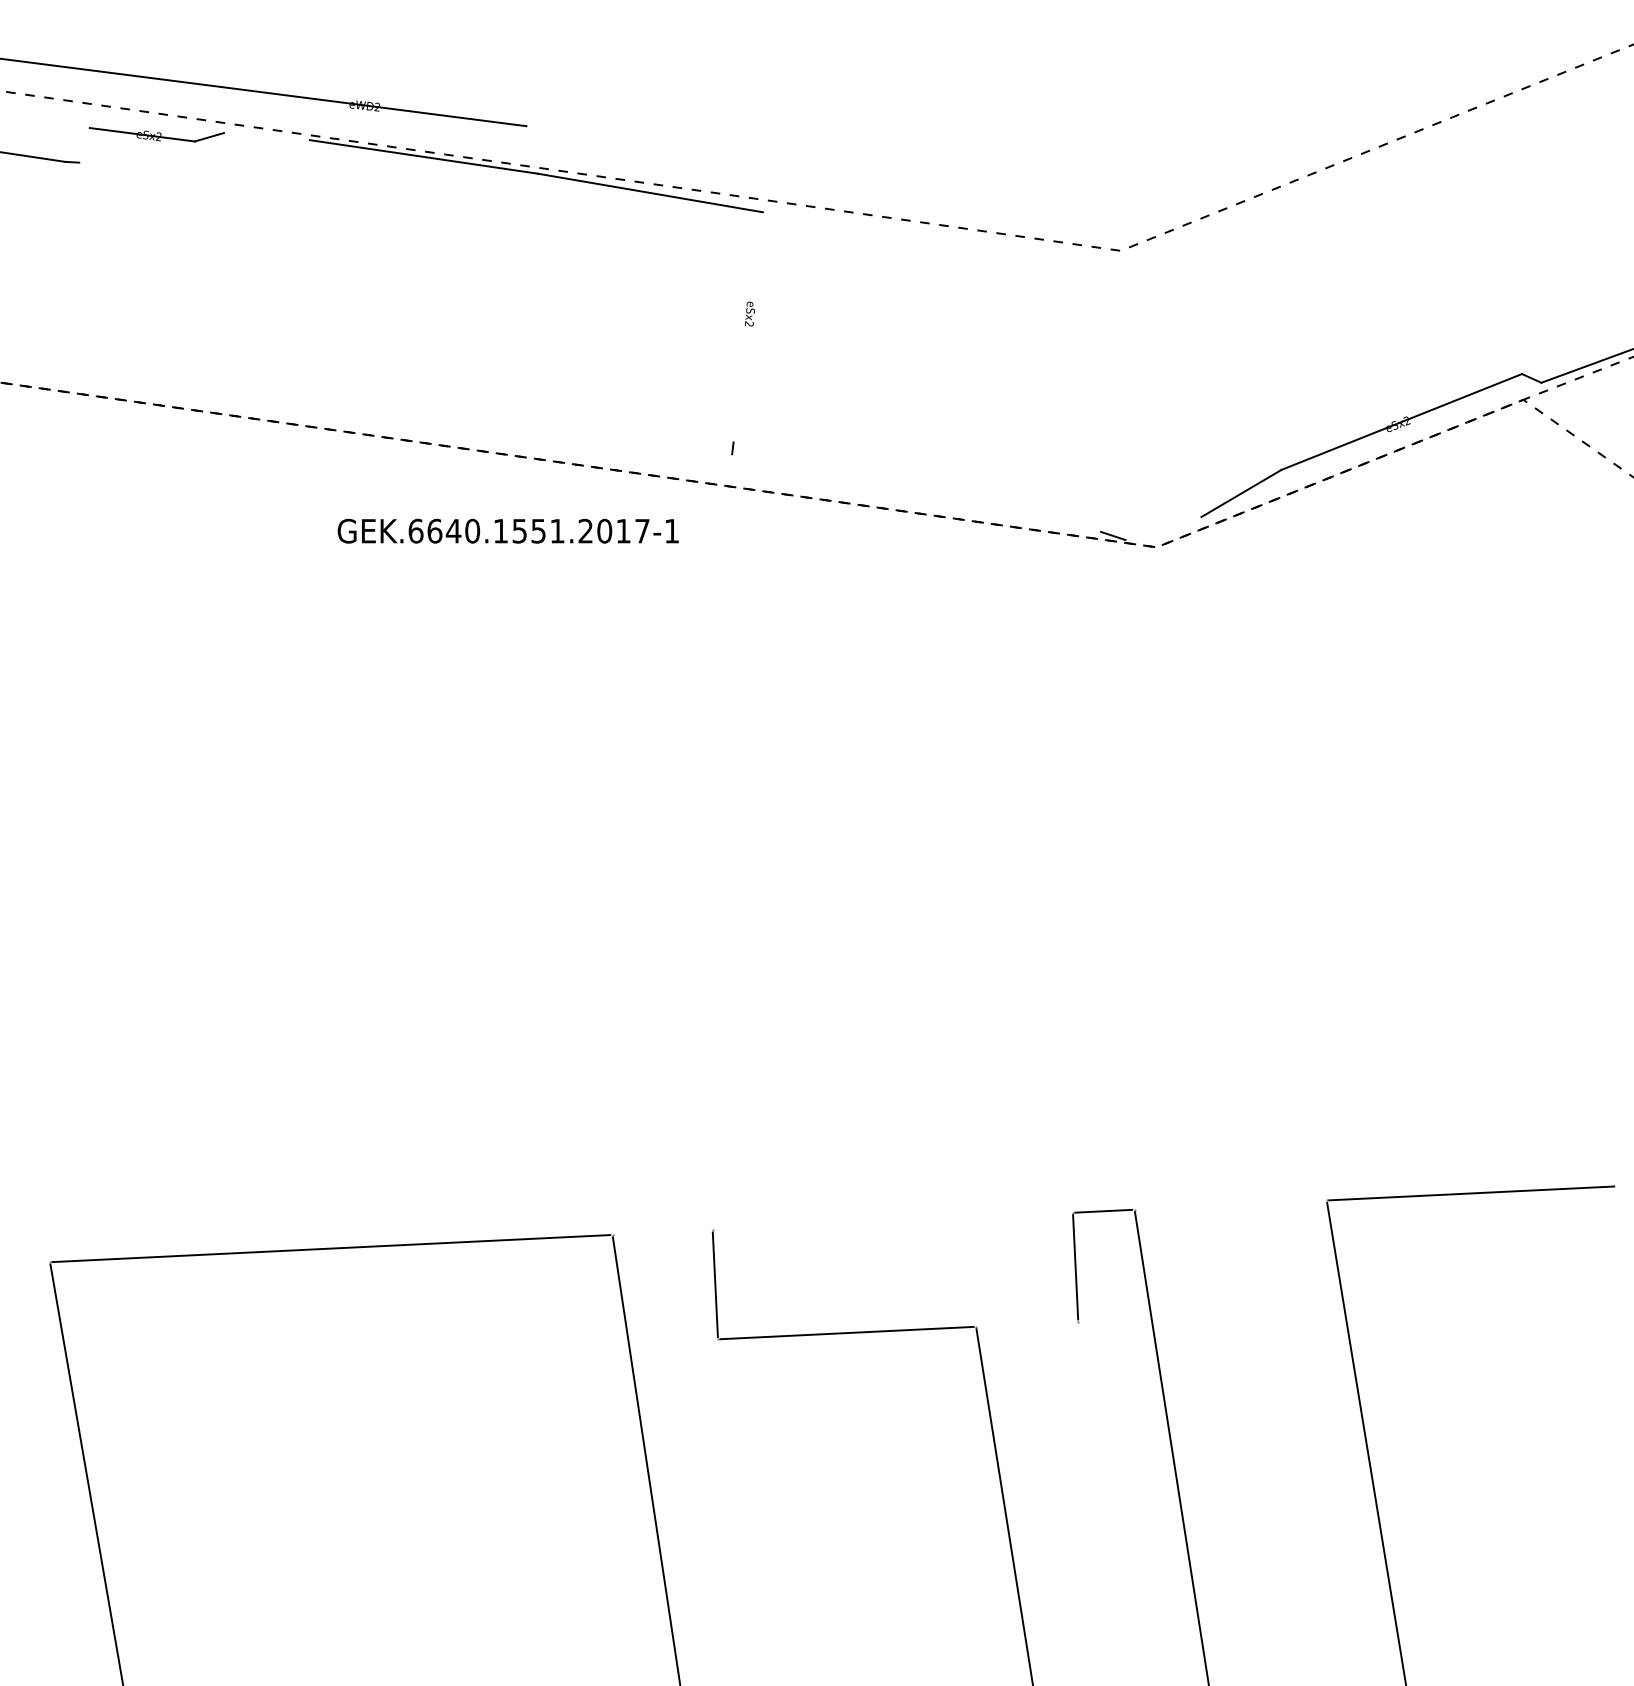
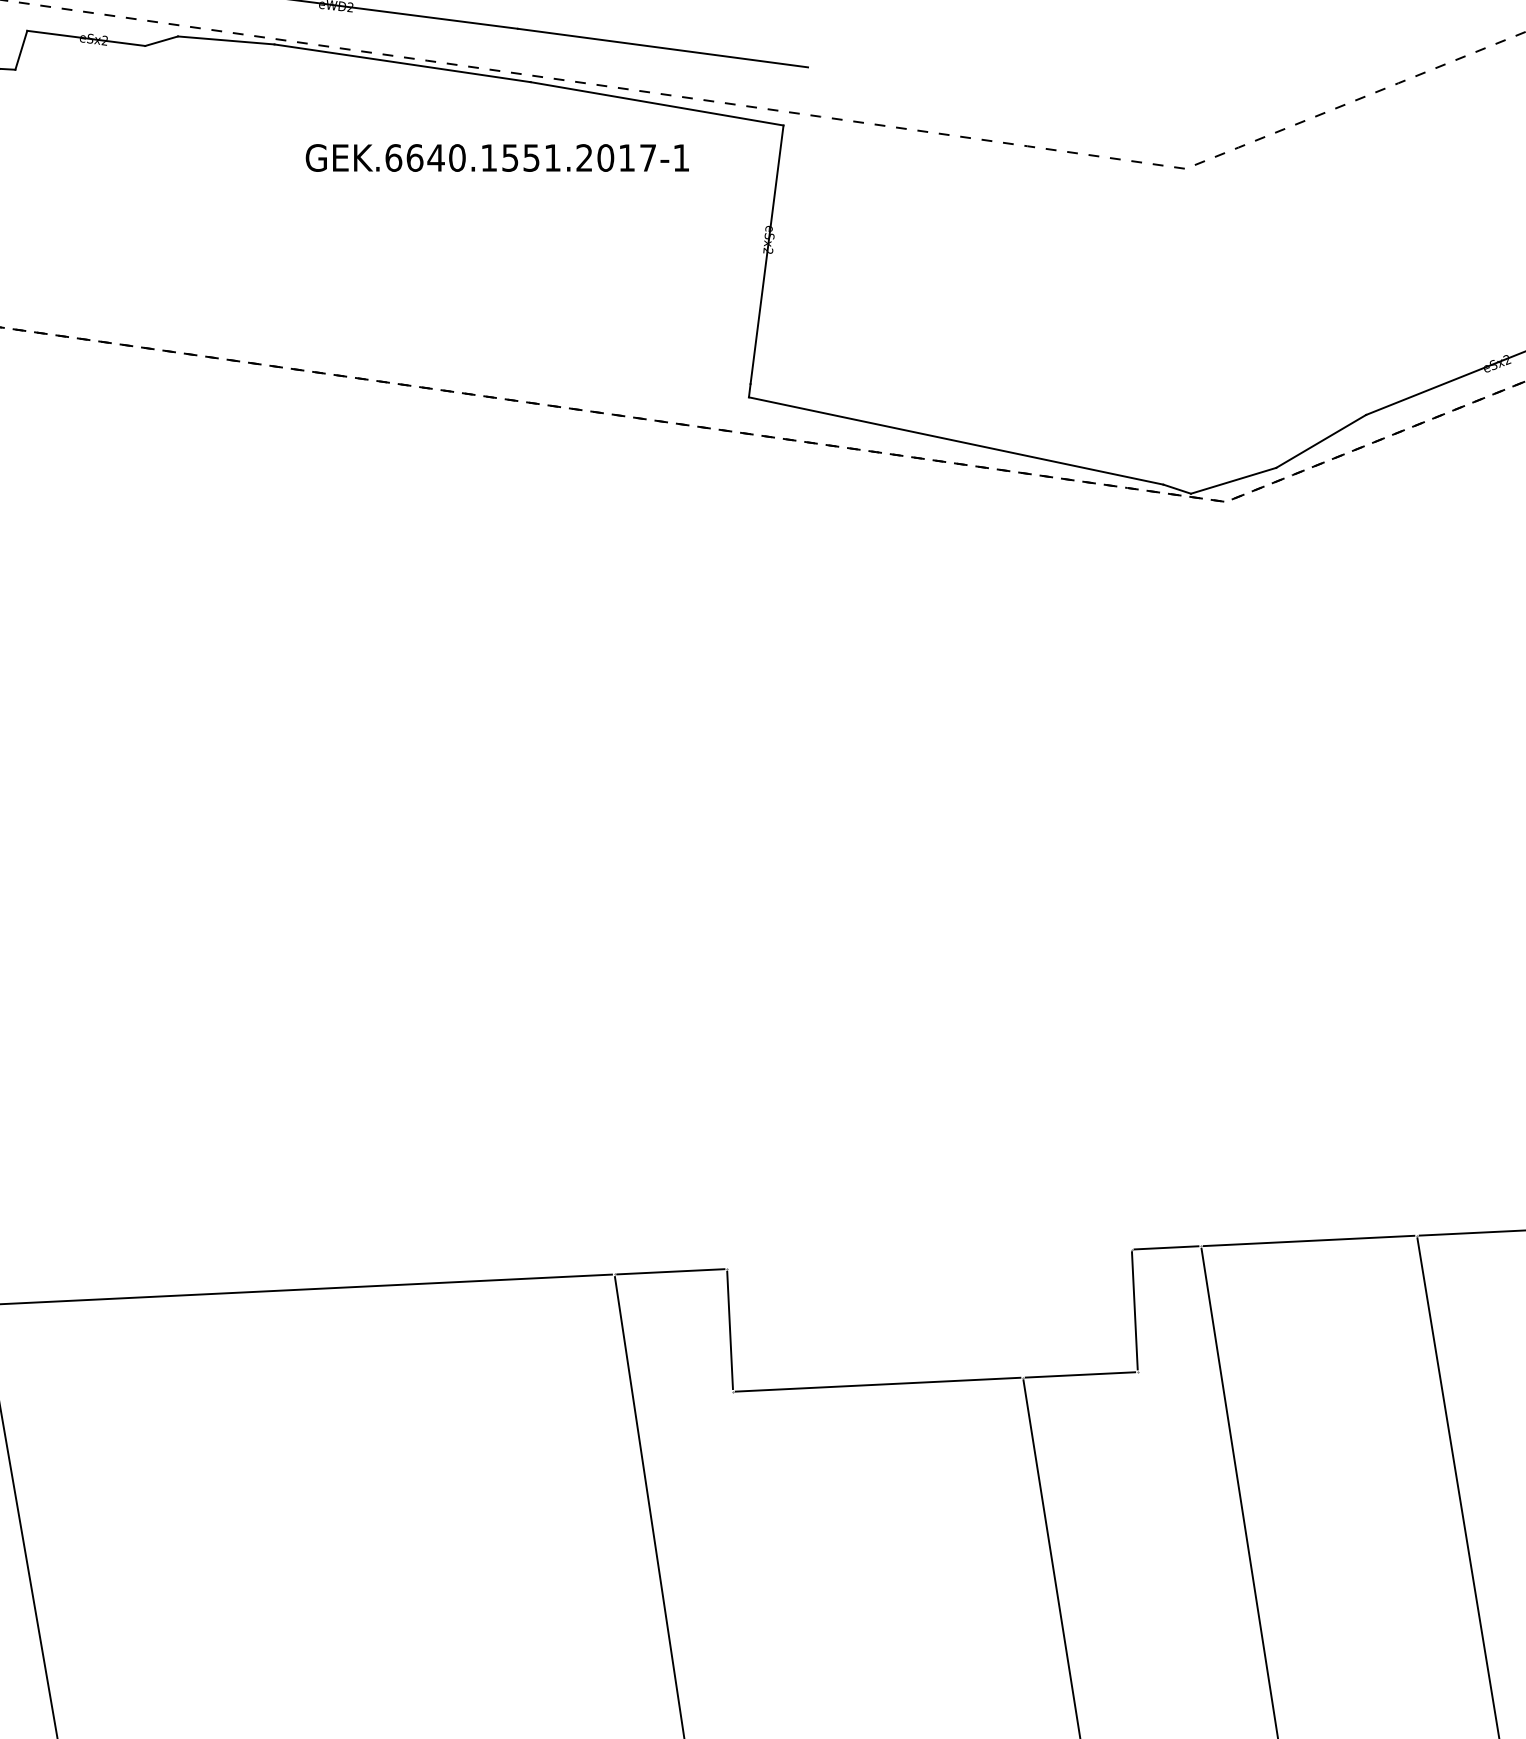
line: (266, 136) -> (225, 40), added
line: (655, 143) -> (662, 48), added
line: (84, 145) -> (21, 50), added
line: (747, 327) -> (766, 254), added
line: (916, 492) -> (956, 440), added
line: (1163, 528) -> (1233, 480), added
text: (507, 530) -> (496, 157), moved
line: (1230, 1204) -> (1308, 1240), added
line: (662, 1232) -> (670, 1271), added
line: (1026, 1324) -> (1079, 1375), added

